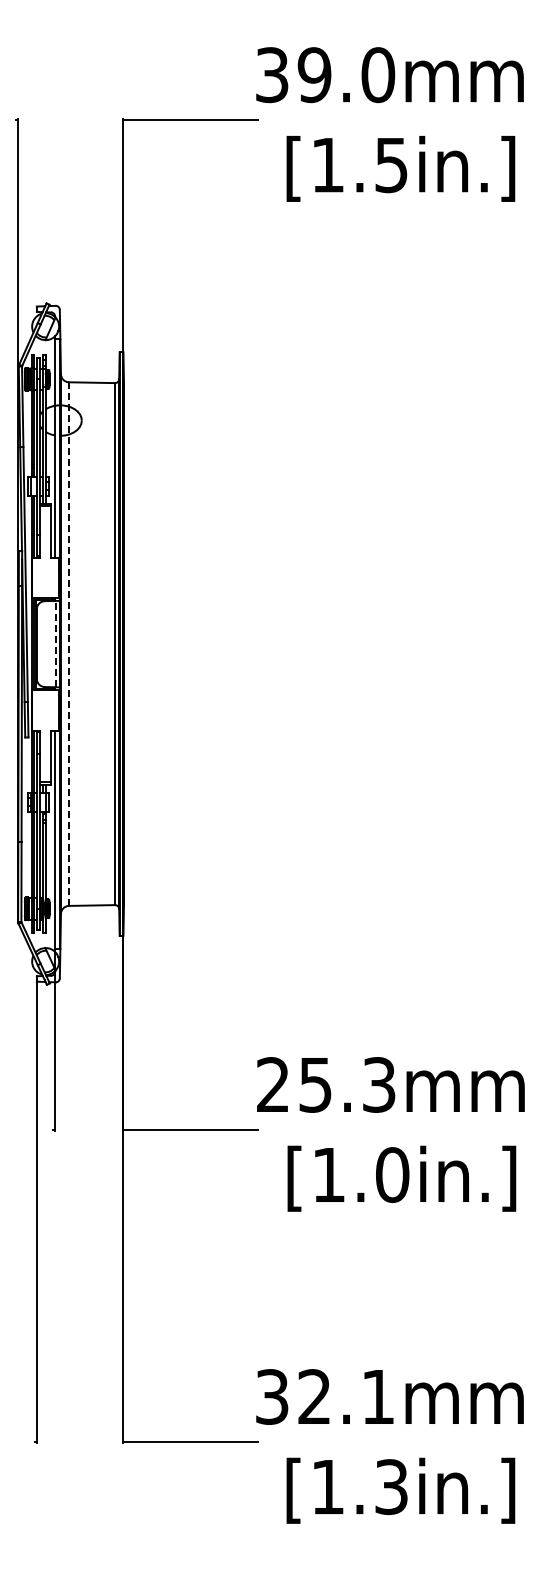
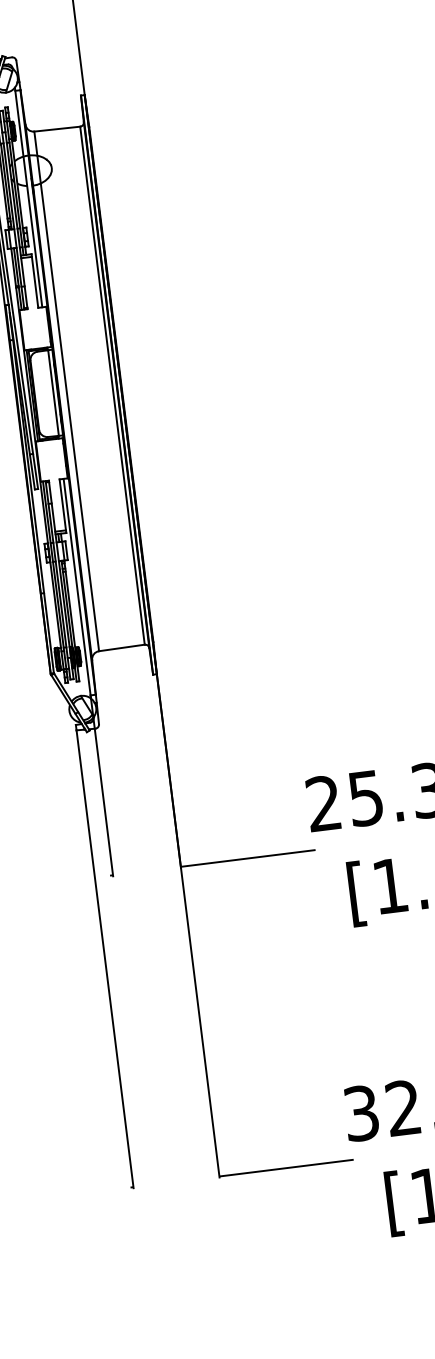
line: (55, 643) -> (53, 392), dashed -> solid
line: (68, 644) -> (66, 391), dashed -> solid

